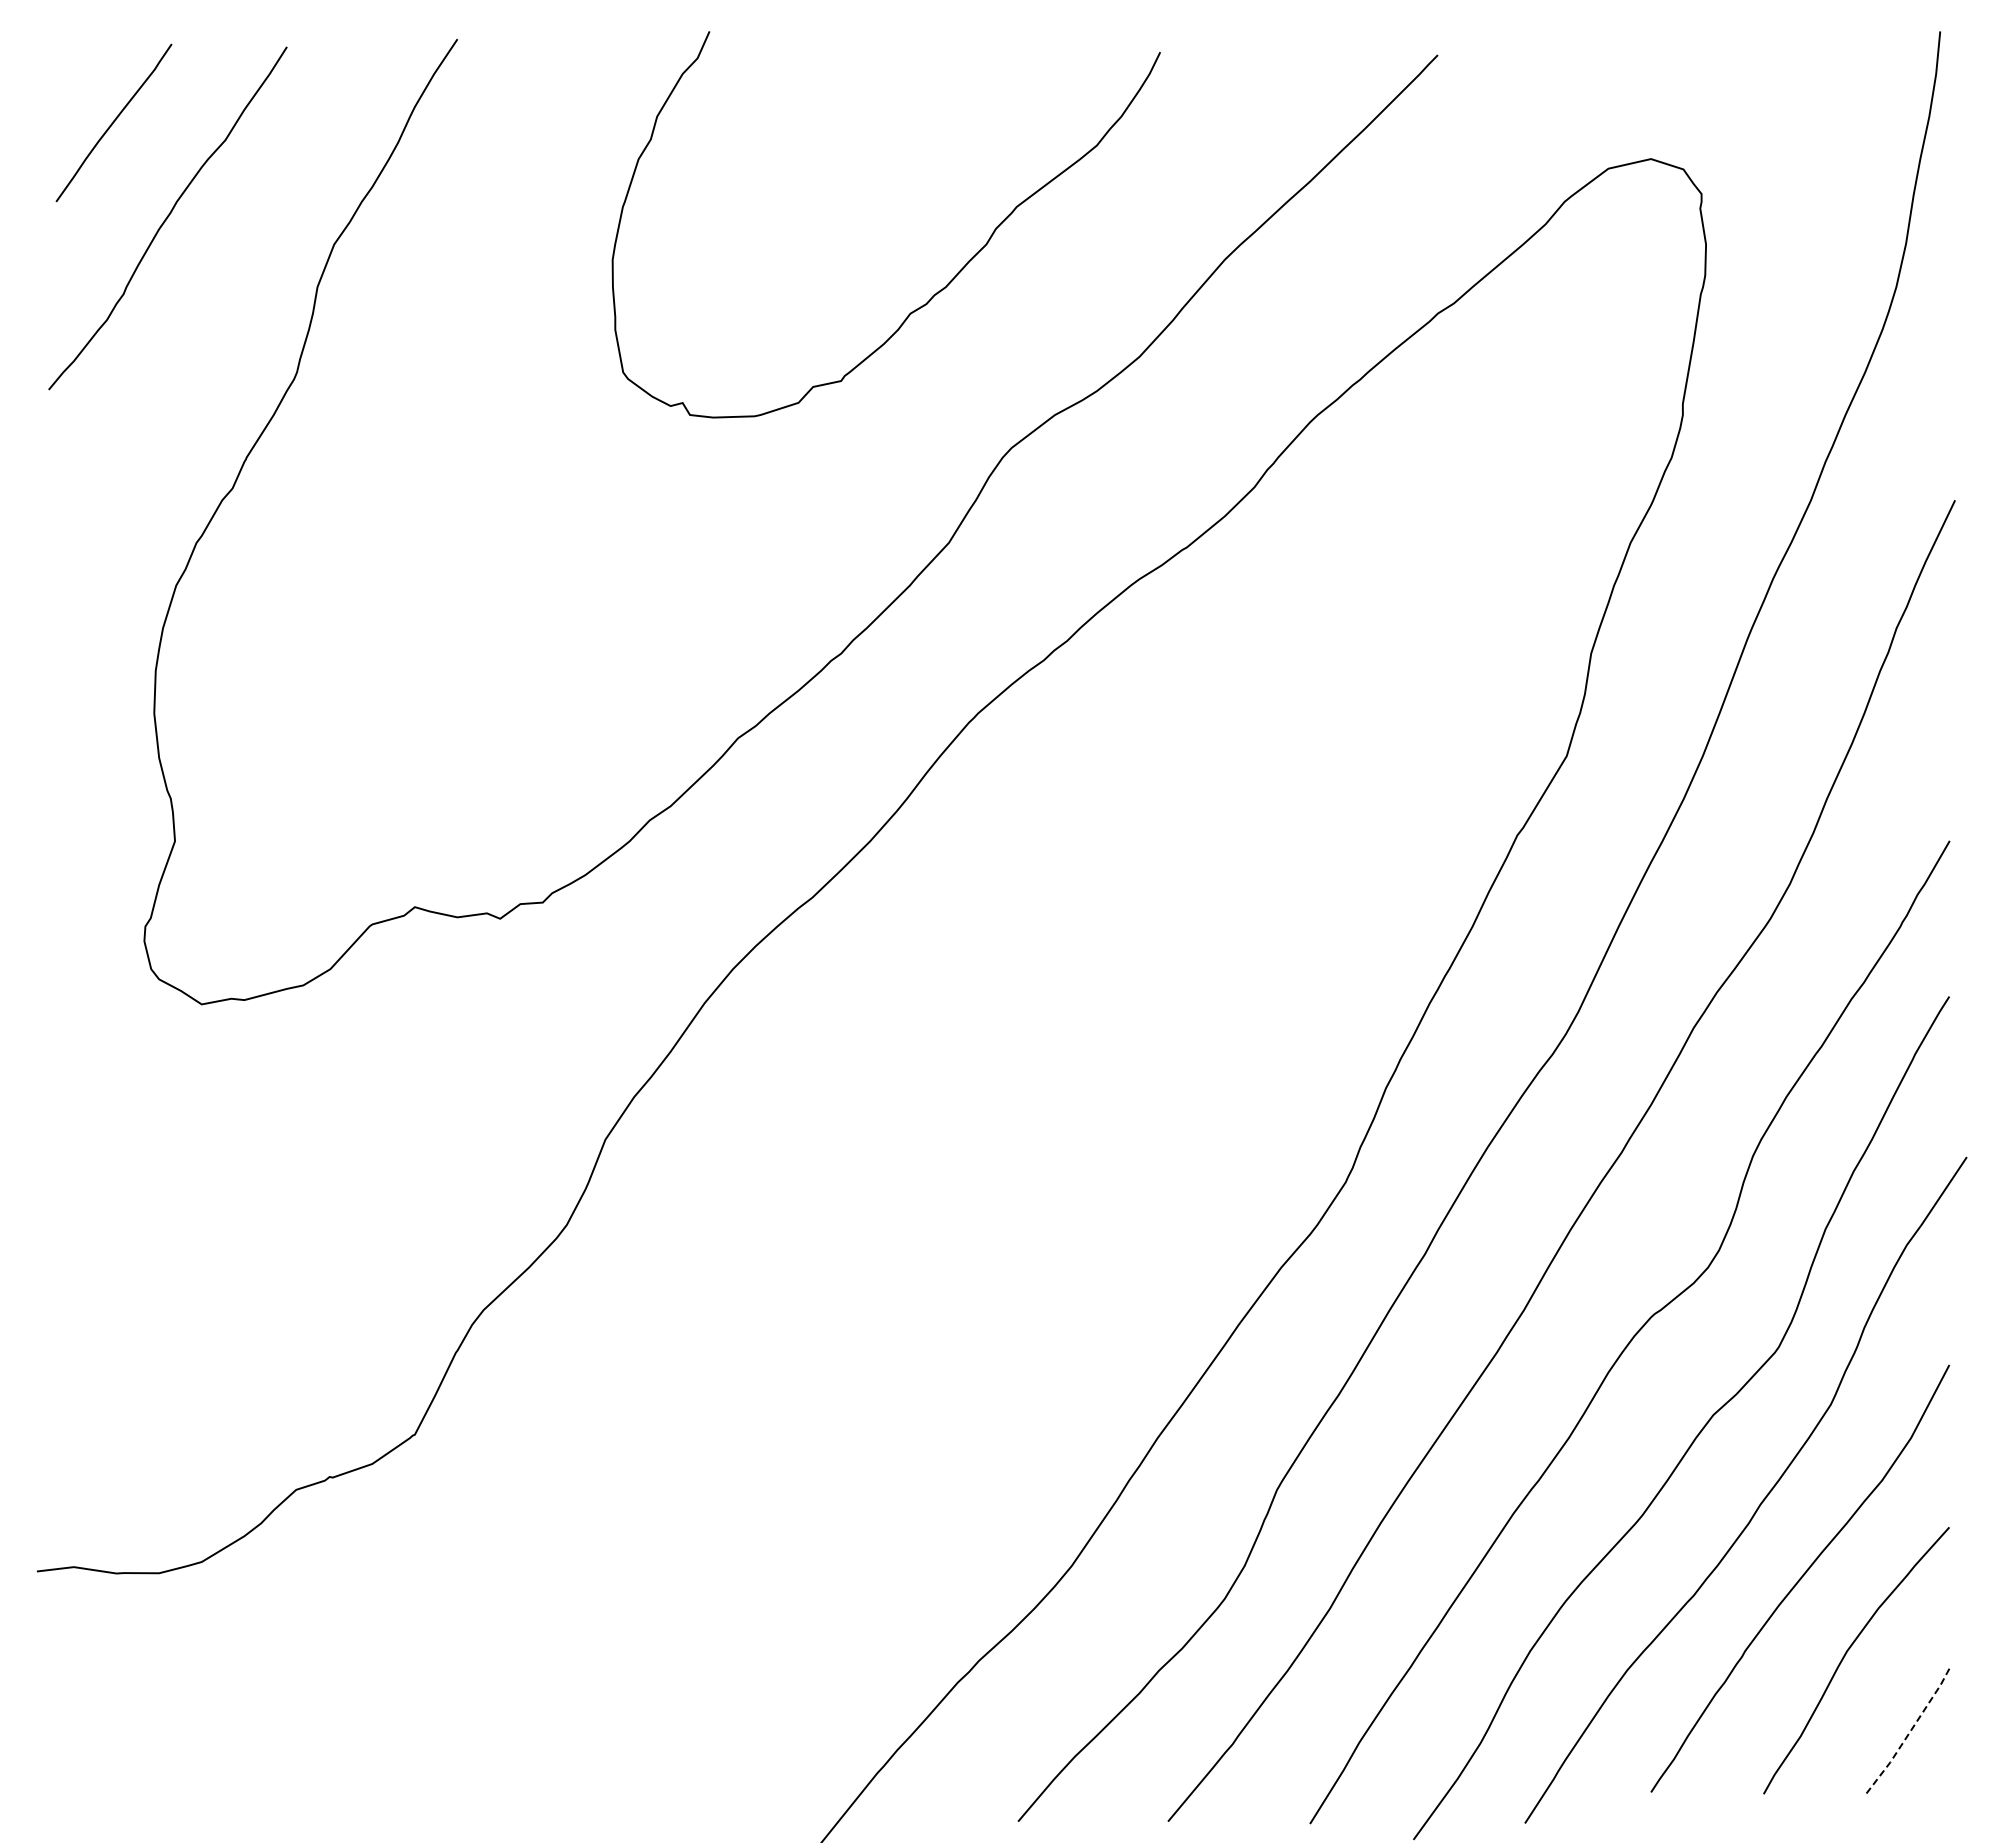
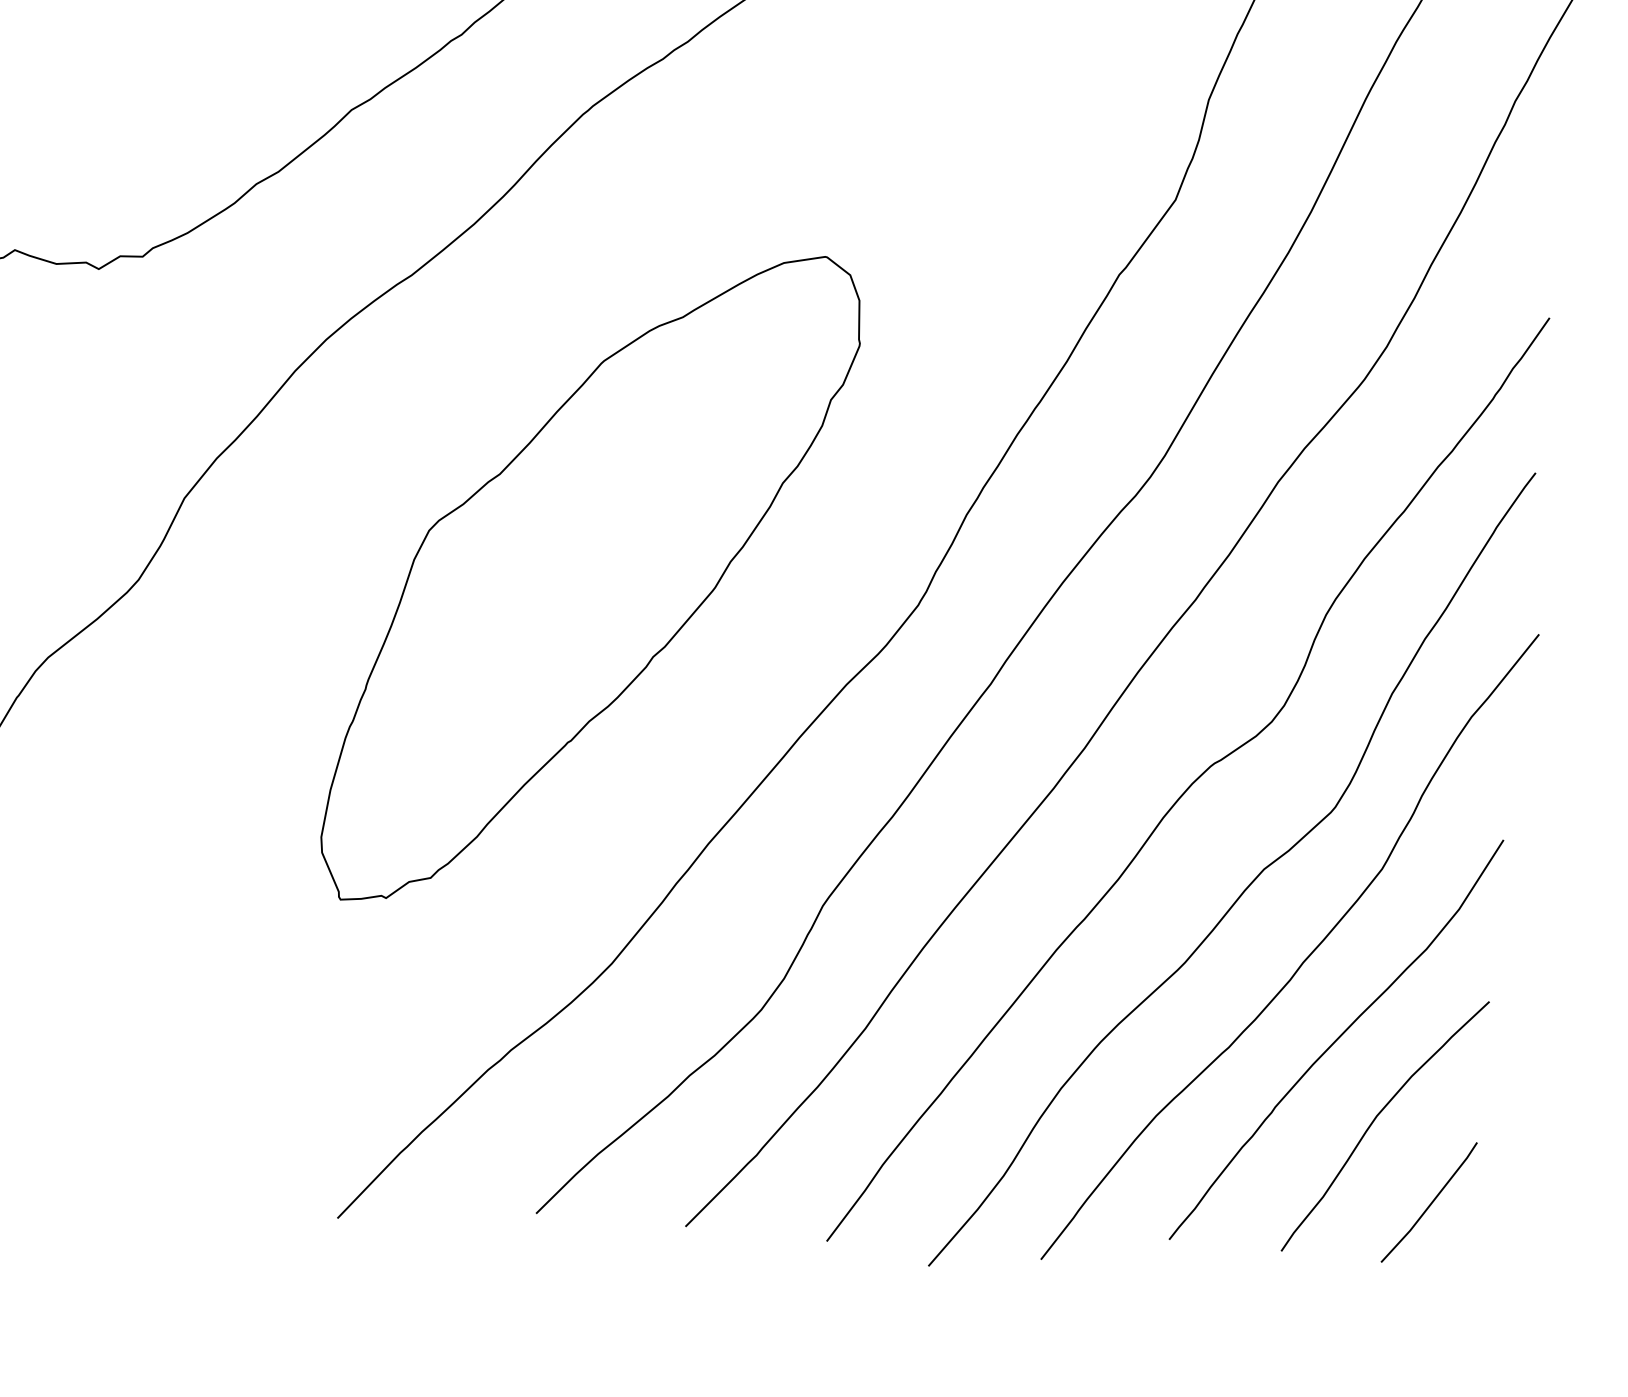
part: (1017, 1184) -> (591, 578), added
line: (1908, 1734) -> (1430, 1204), dashed -> solid

